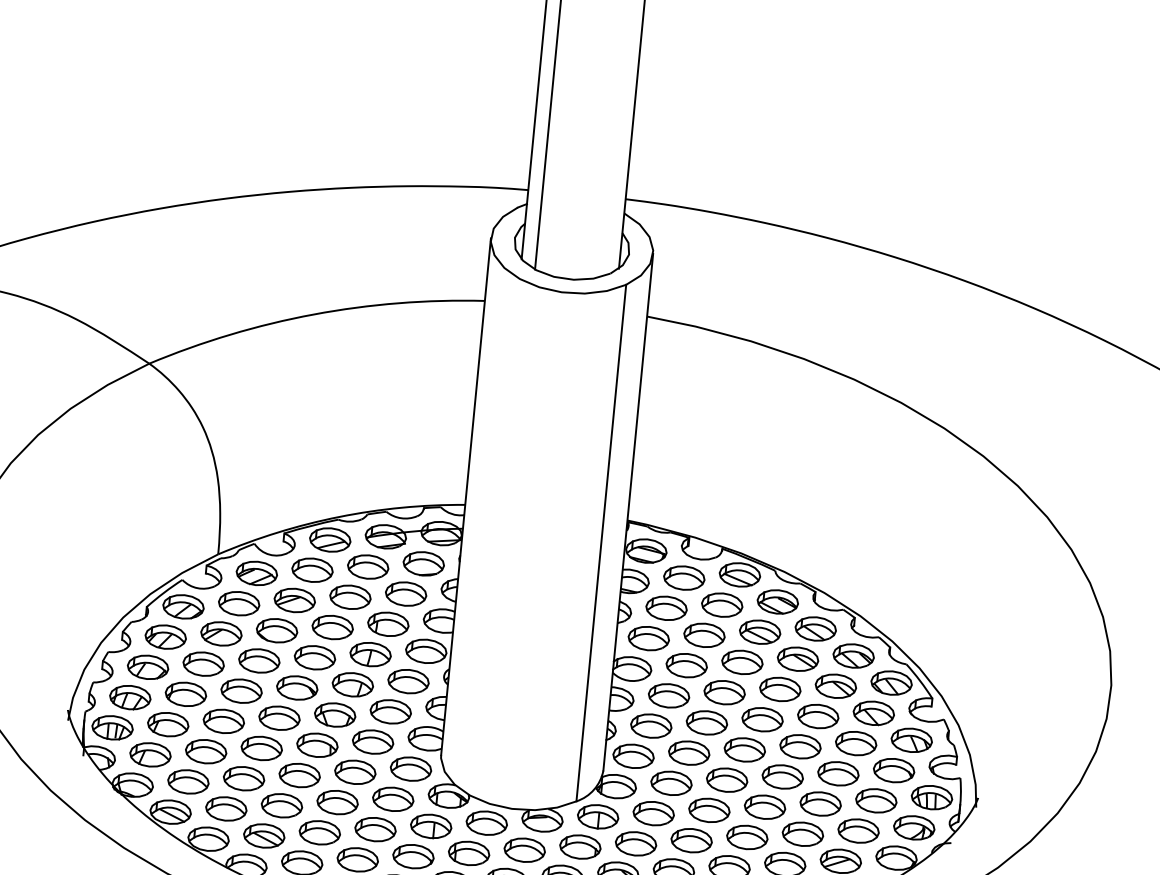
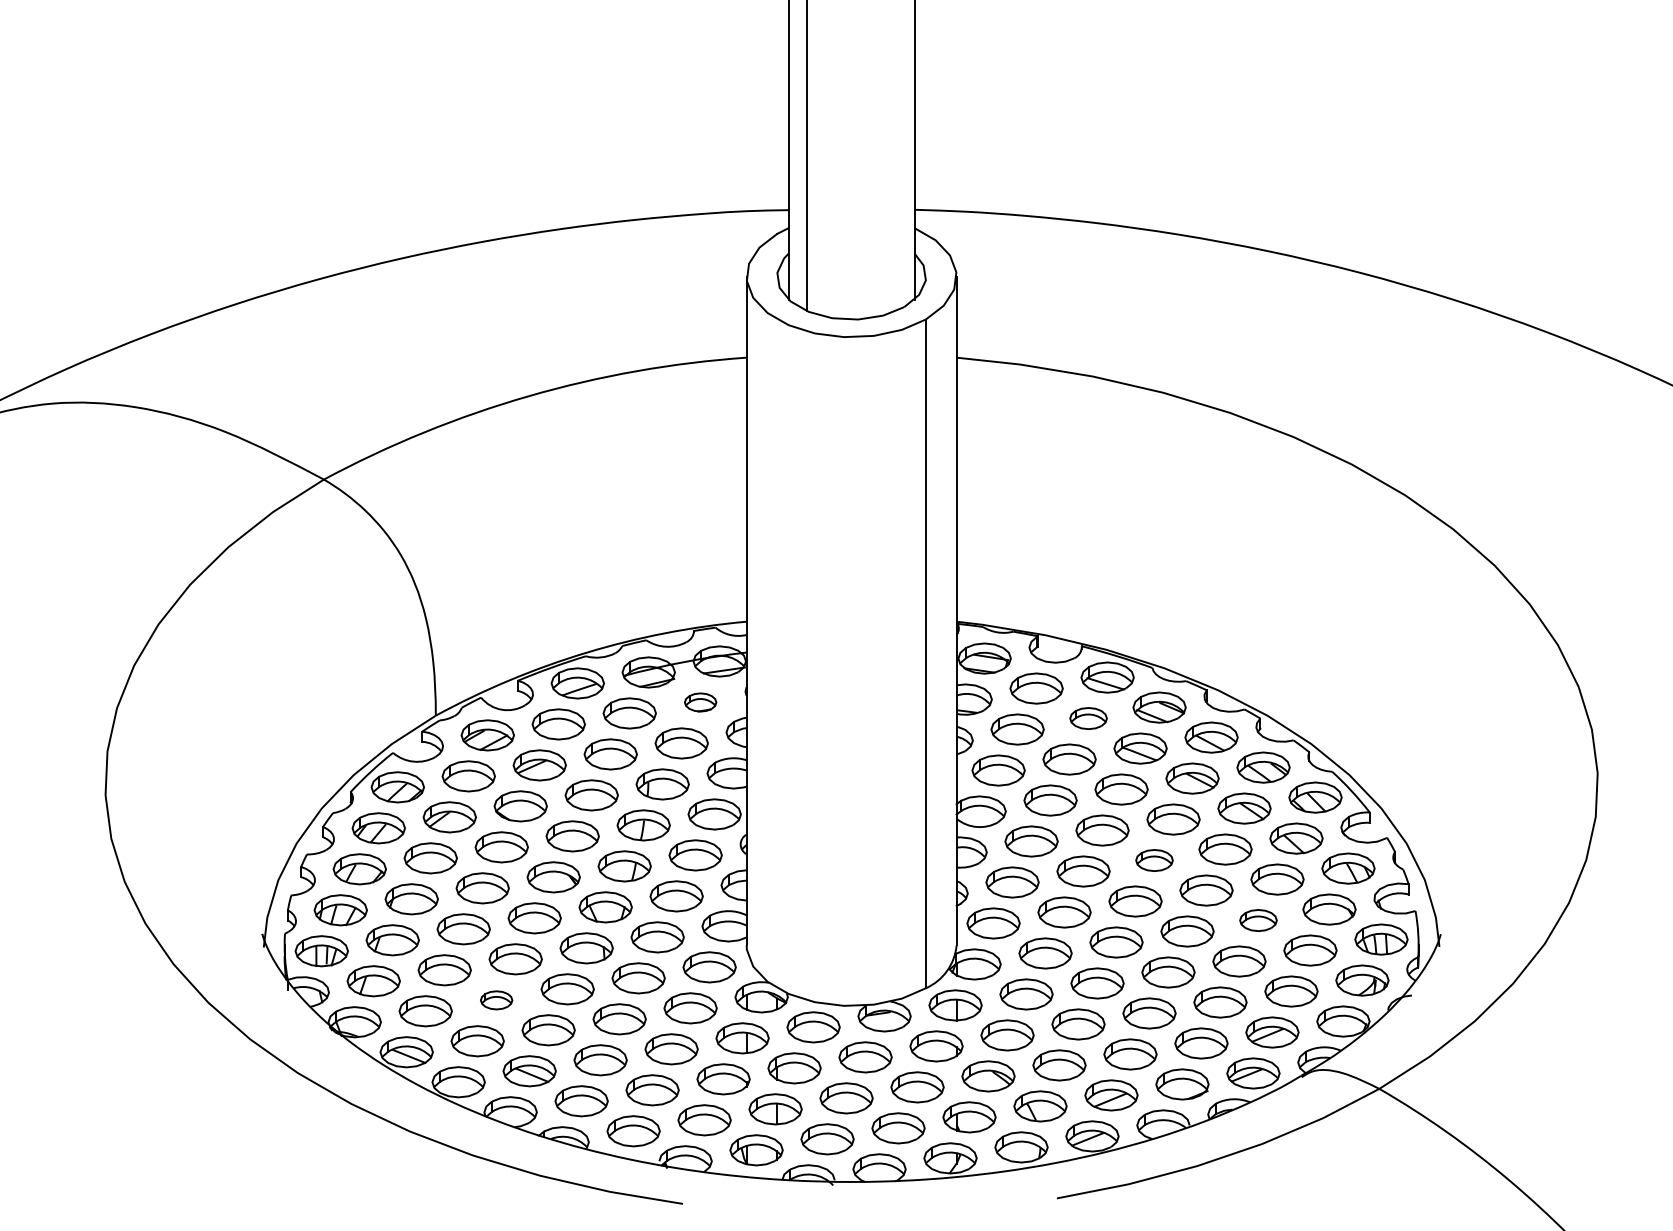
part: (423, 563) -> (700, 702), size x0.6
part: (722, 605) -> (1088, 718), size x0.7
part: (762, 719) -> (1154, 860), size x0.7
part: (838, 773) -> (1258, 920), size x0.7
part: (243, 778) -> (496, 1000), size x0.6

